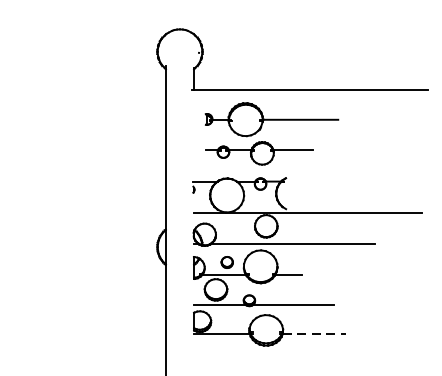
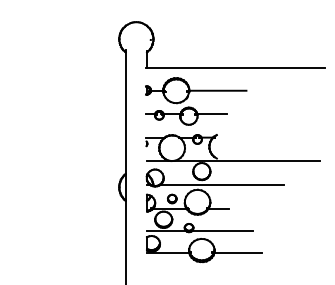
part: (268, 141) -> (193, 107), moved
line: (314, 334) -> (238, 253), dashed -> solid

